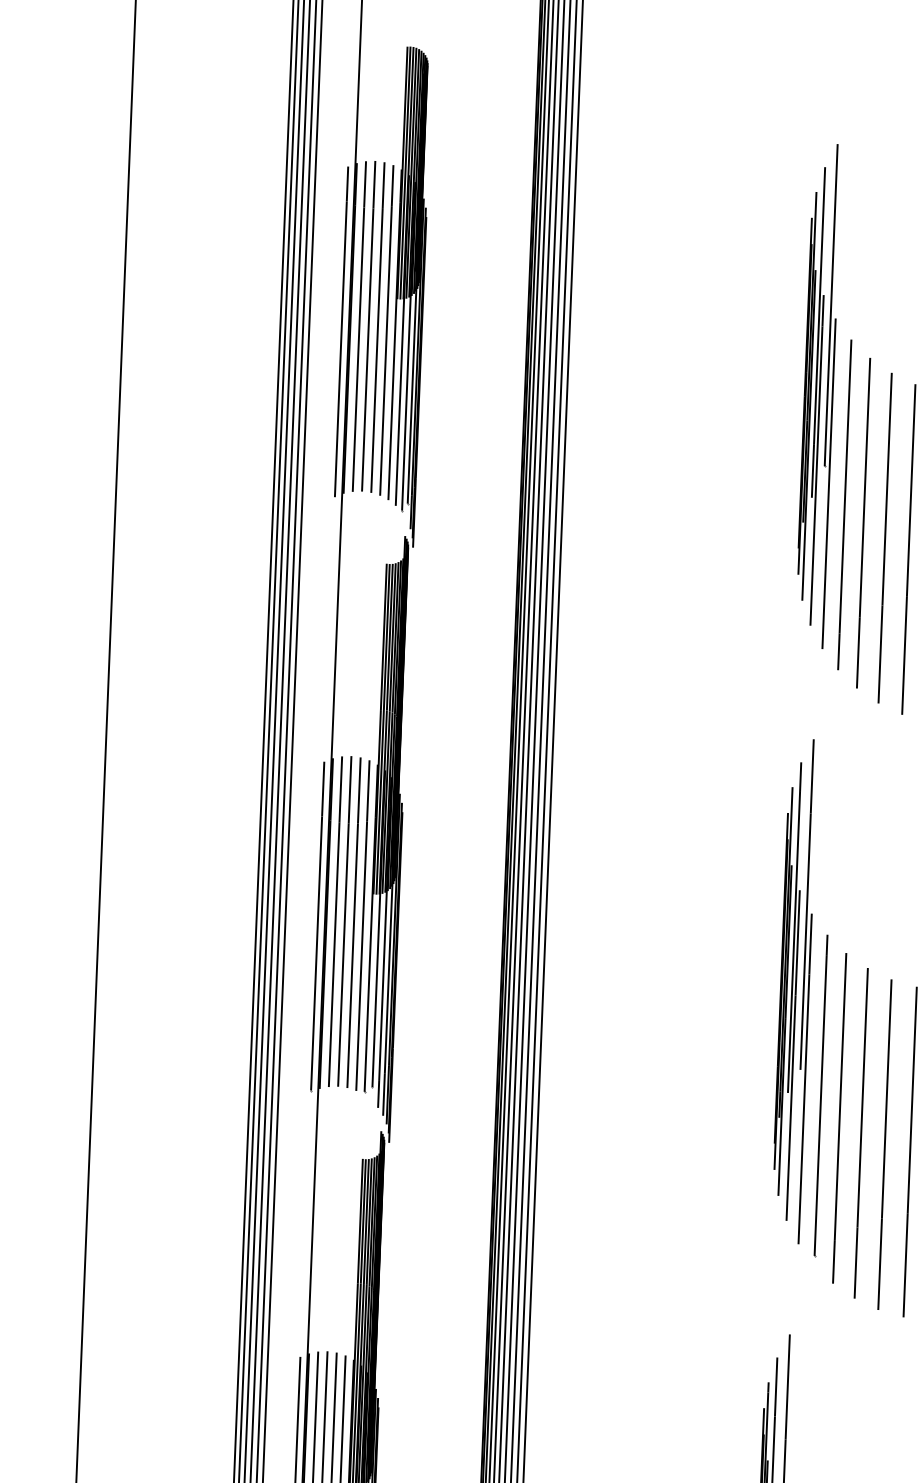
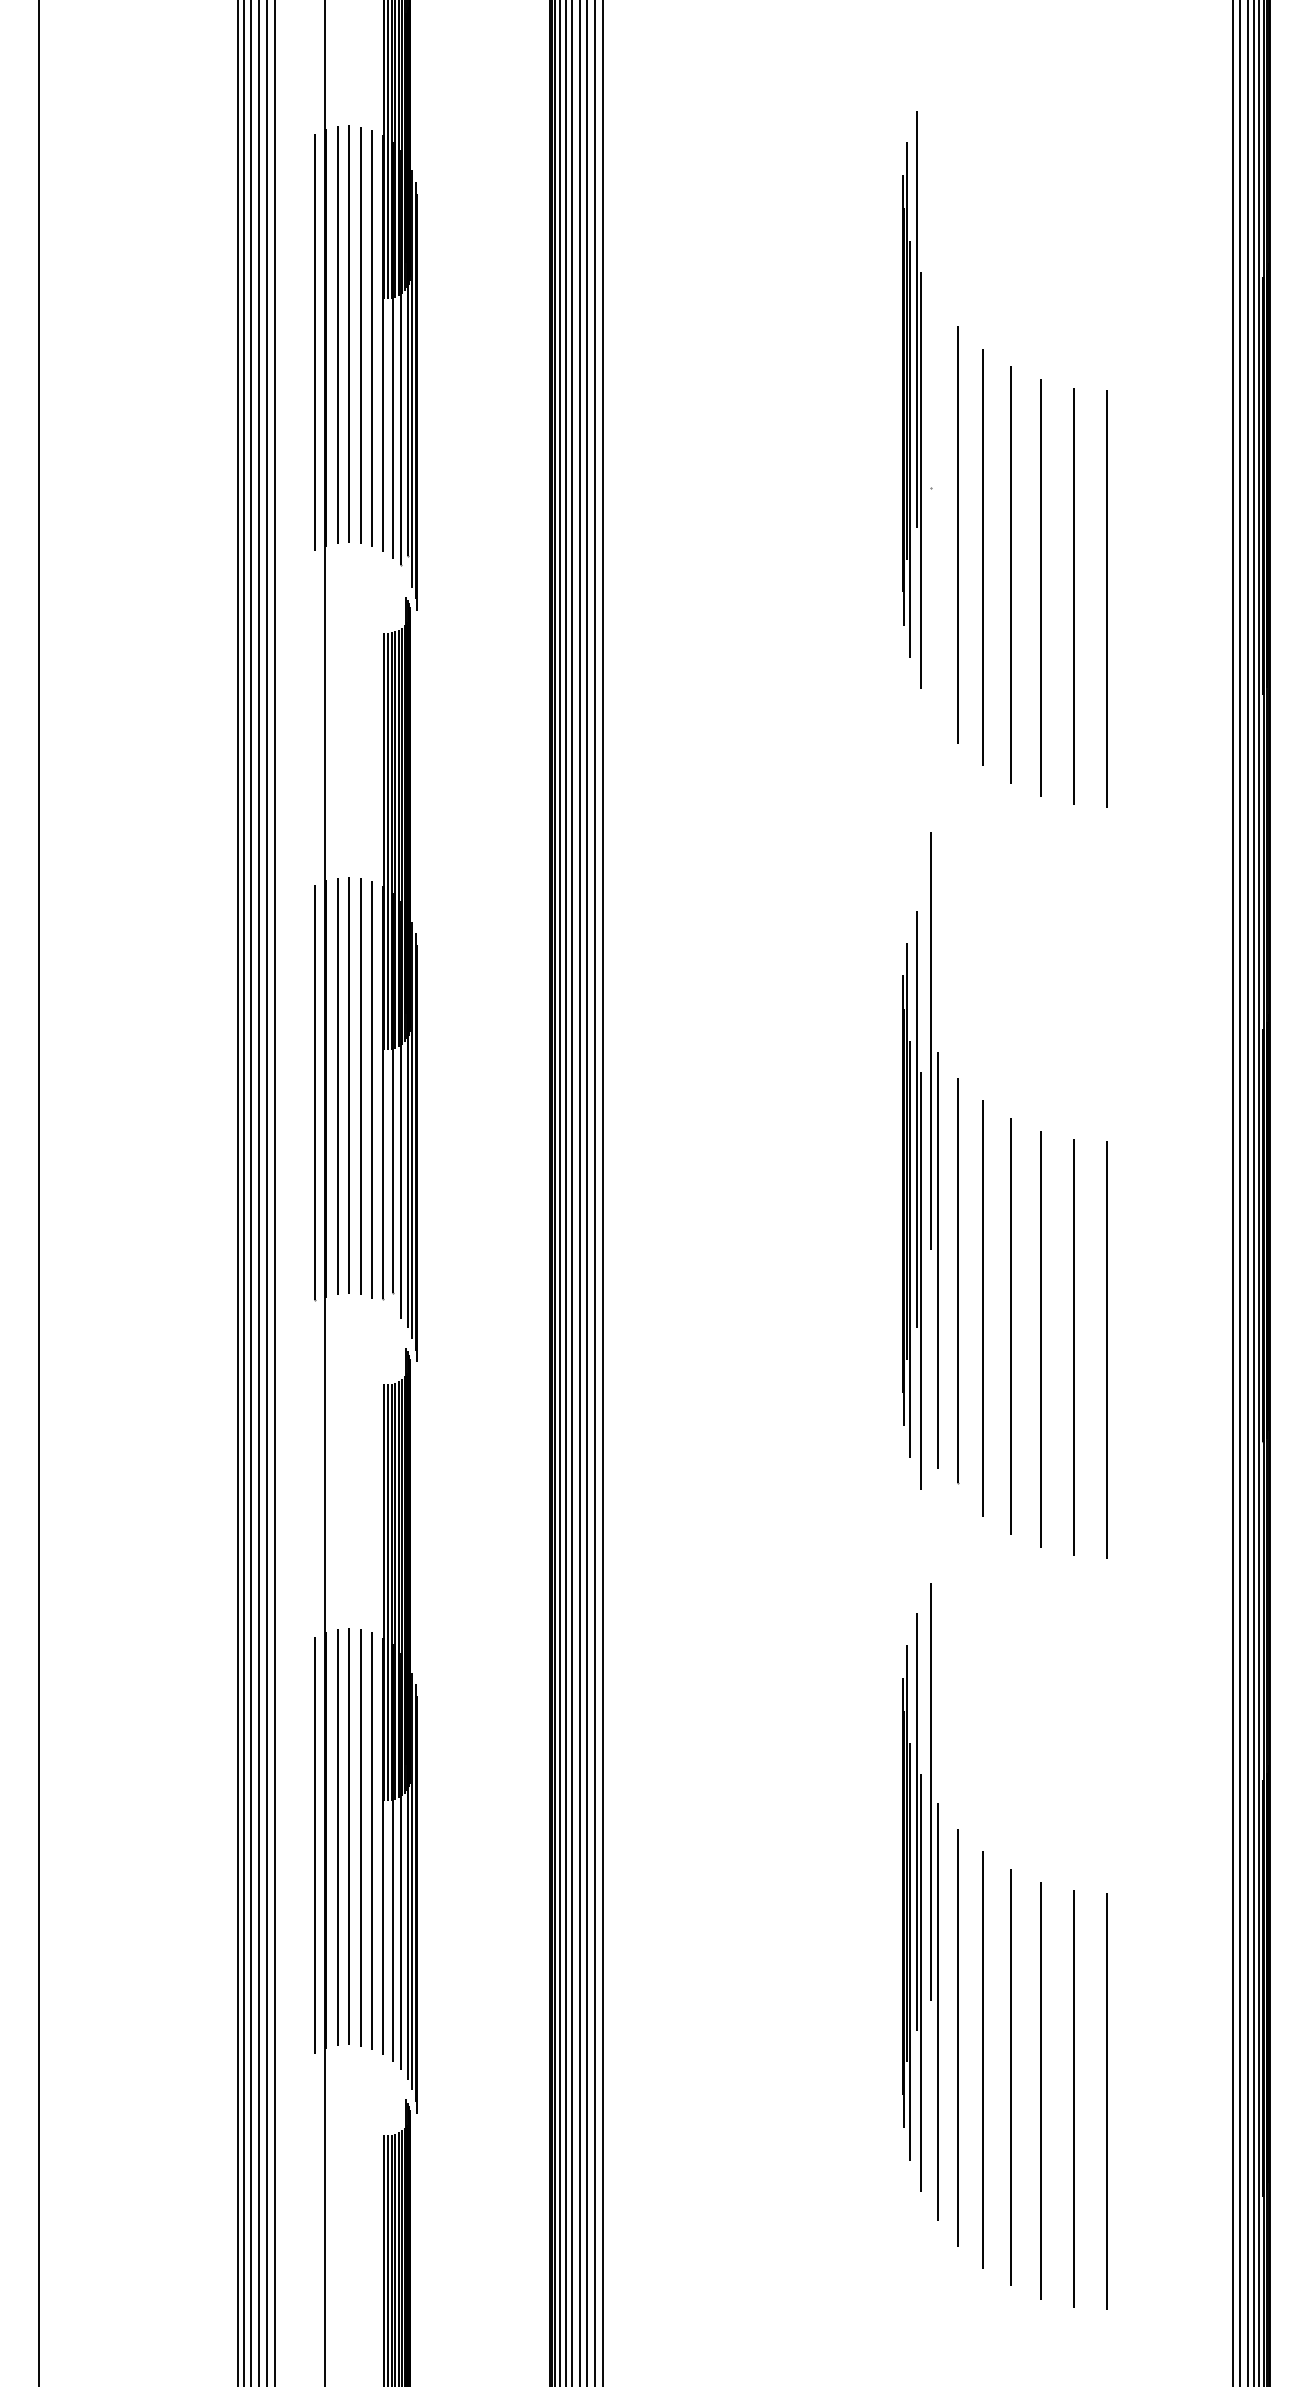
line: (831, 304) -> (931, 283), removed
line: (828, 483) -> (937, 509), removed
part: (787, 991) -> (911, 1200), moved

